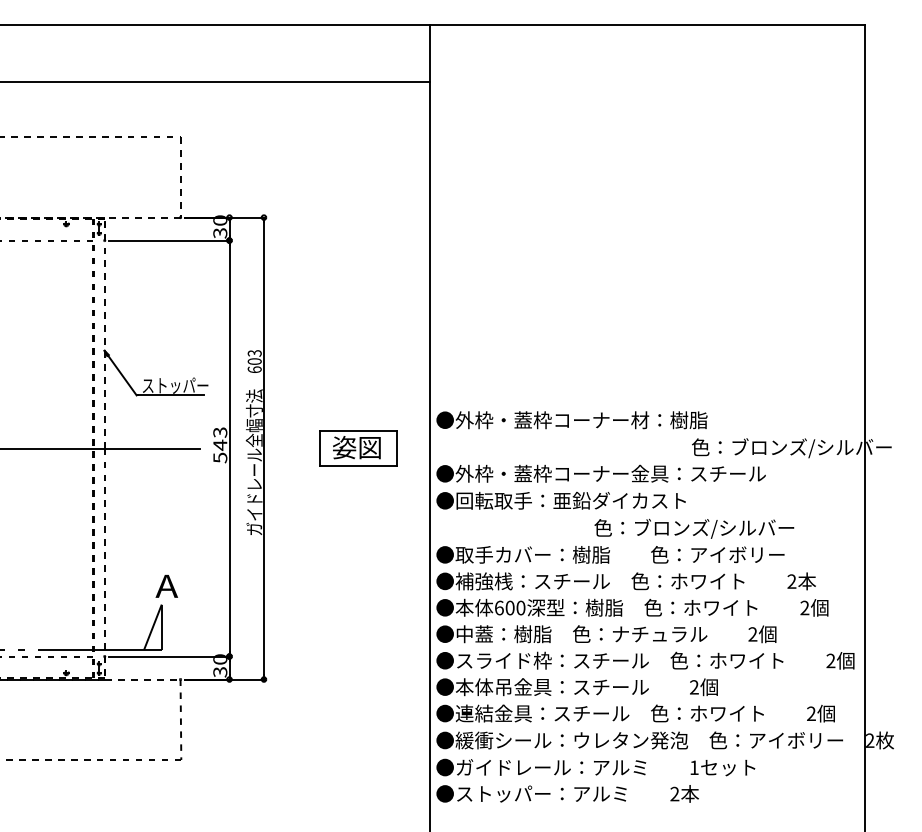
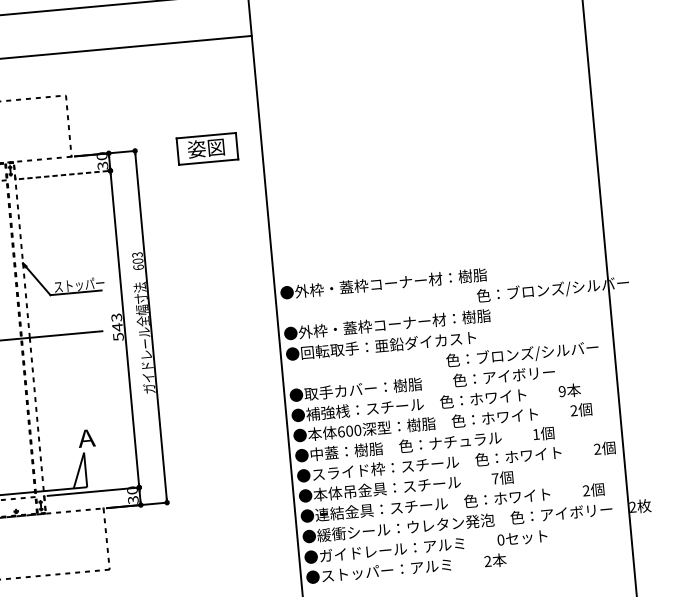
line: (169, 240) -> (64, 174), solid -> dashed
part: (358, 448) -> (207, 148), moved
text: (698, 473) -> (483, 315), ●外枠・蓋枠コーナー金具：スチール -> ●外枠・蓋枠コーナー材：樹脂
text: (694, 528) -> (522, 354), moved
text: (791, 581) -> (562, 391), 2 -> 9
text: (752, 634) -> (535, 434), 2 -> 1
text: (694, 687) -> (495, 478), 2 -> 7
text: (694, 767) -> (501, 539), 1 -> 0

